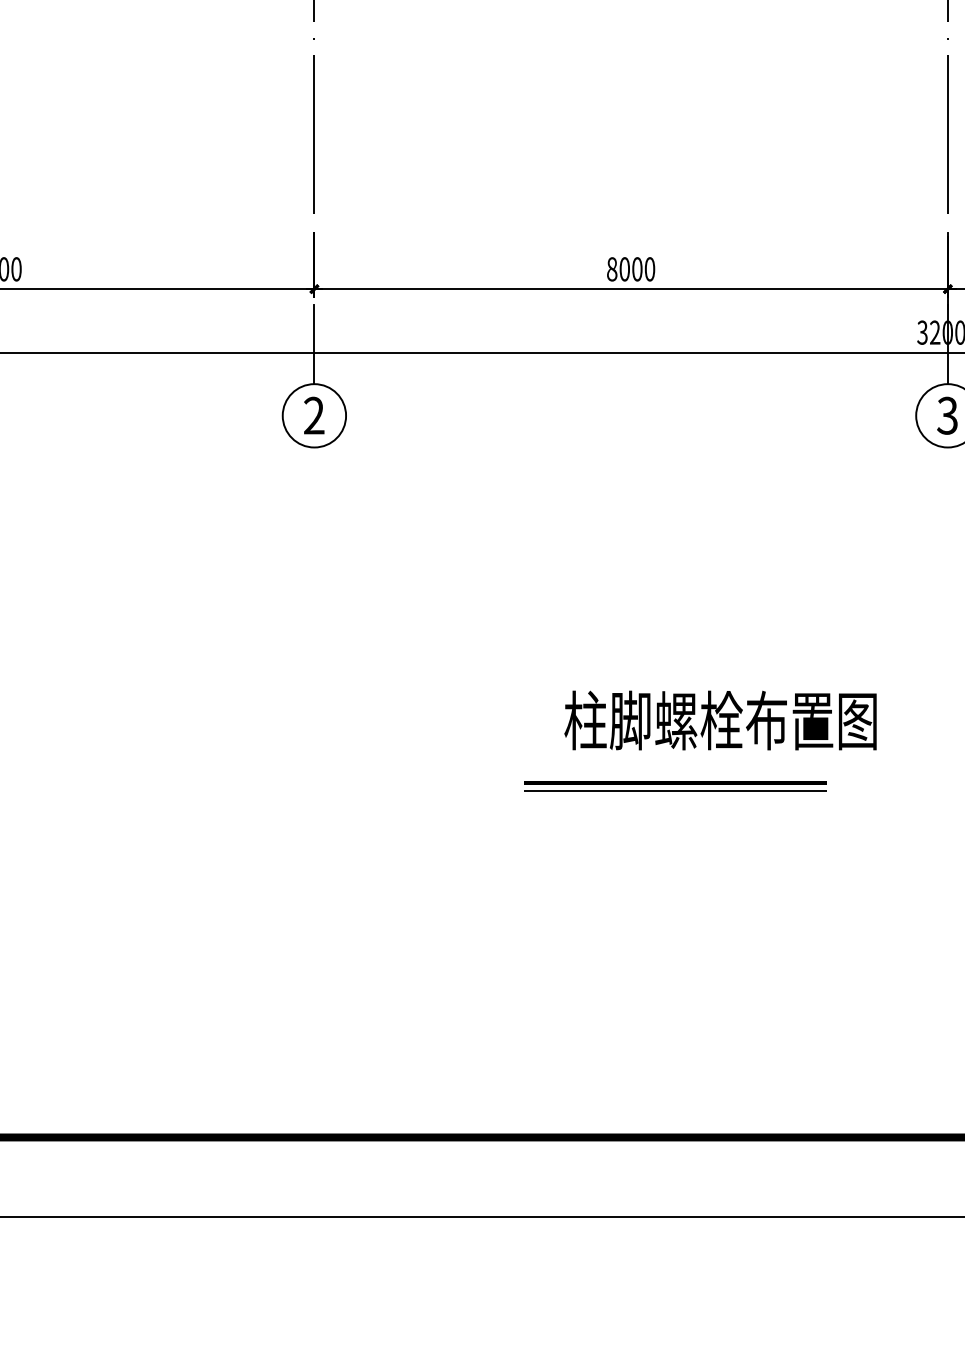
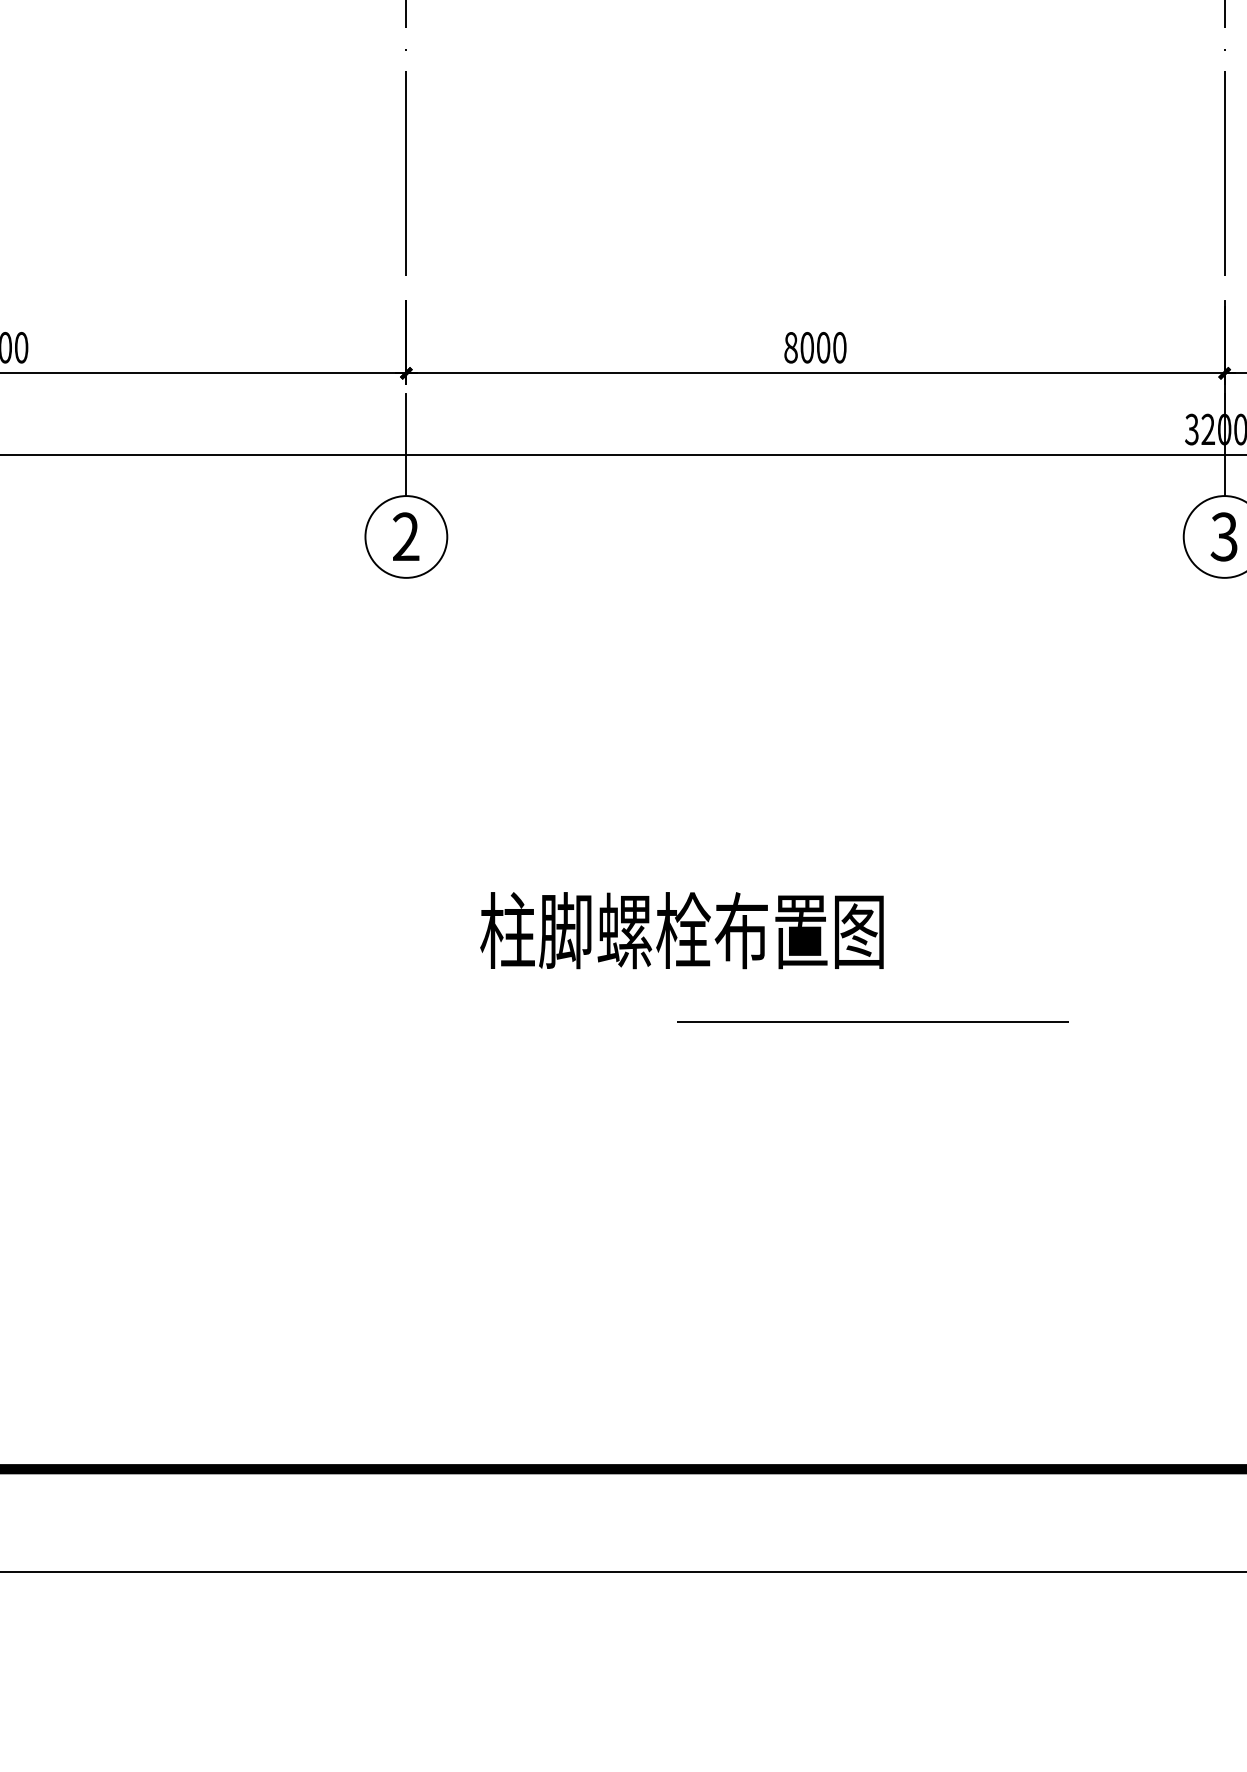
text: (720, 720) -> (681, 930), moved
line: (675, 783) -> (872, 1011), removed

